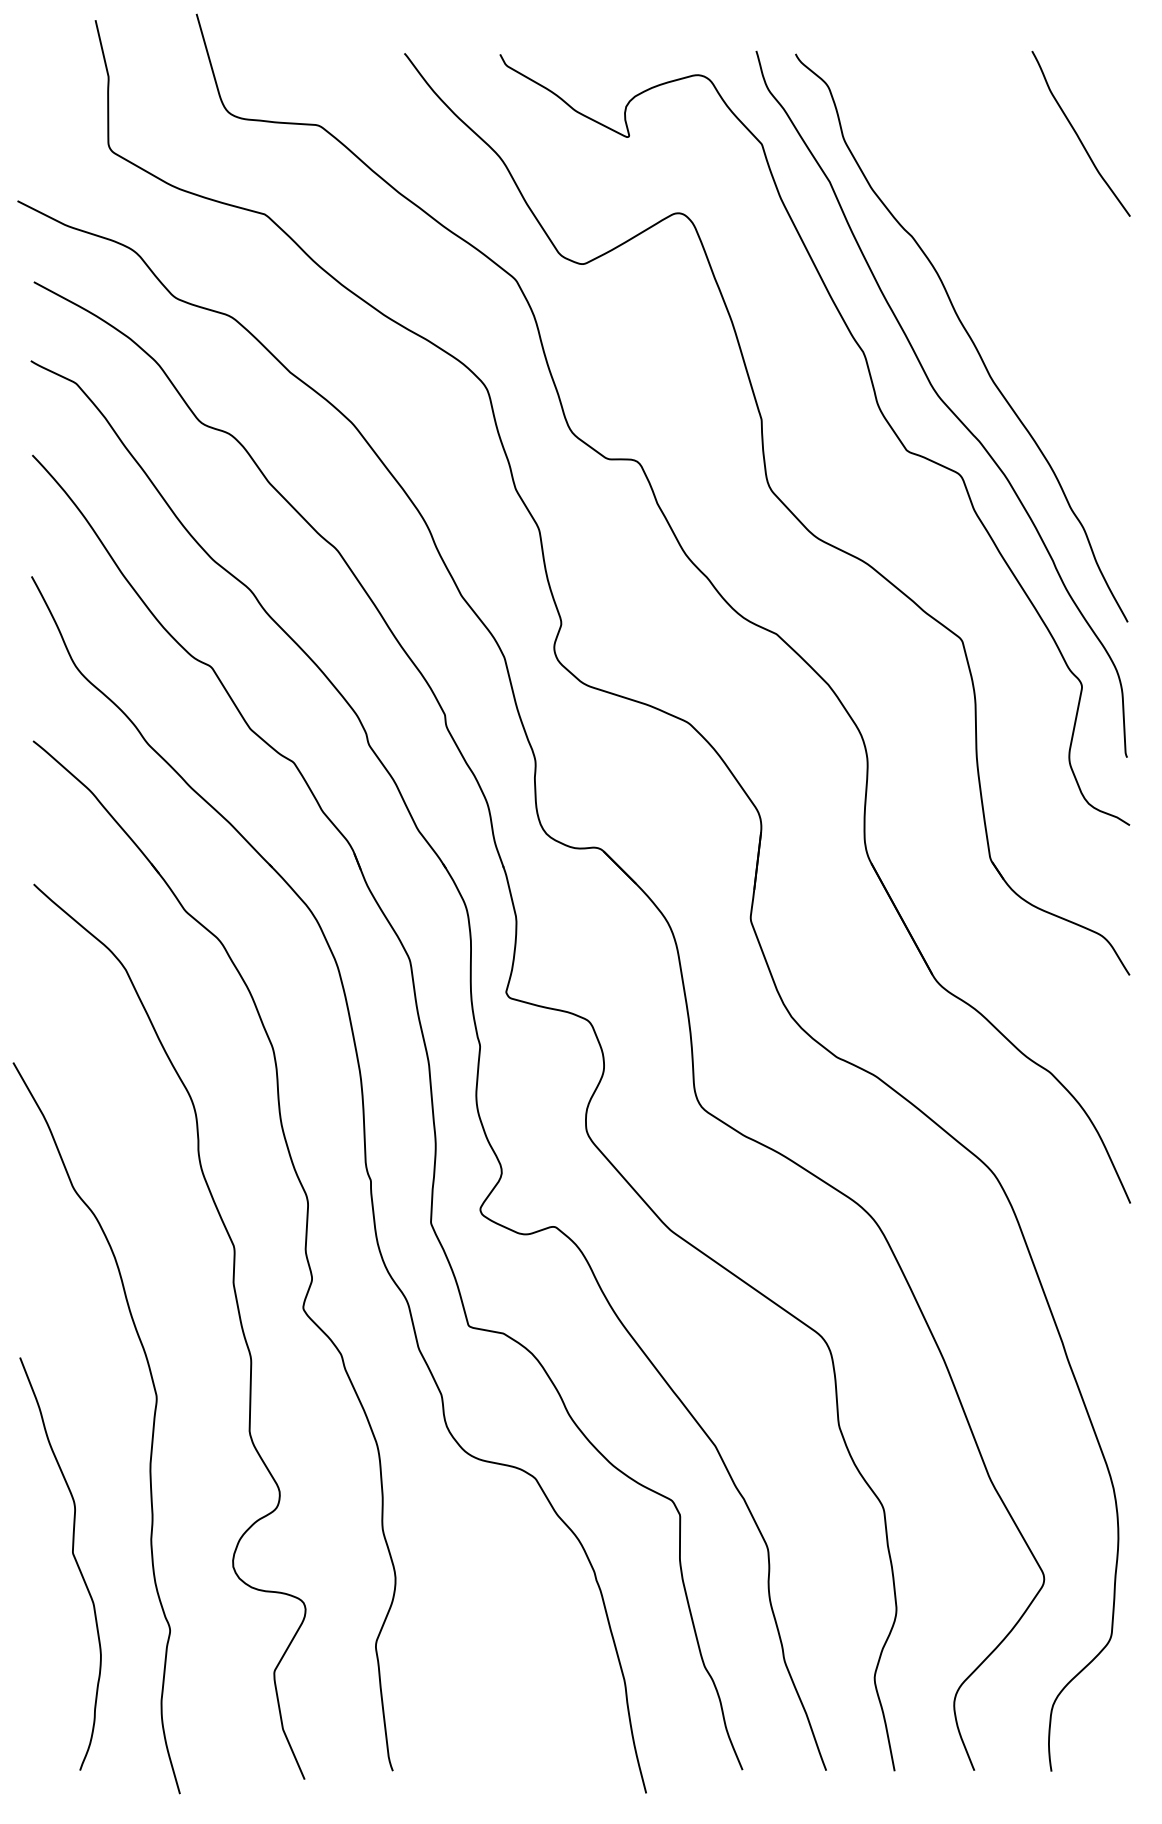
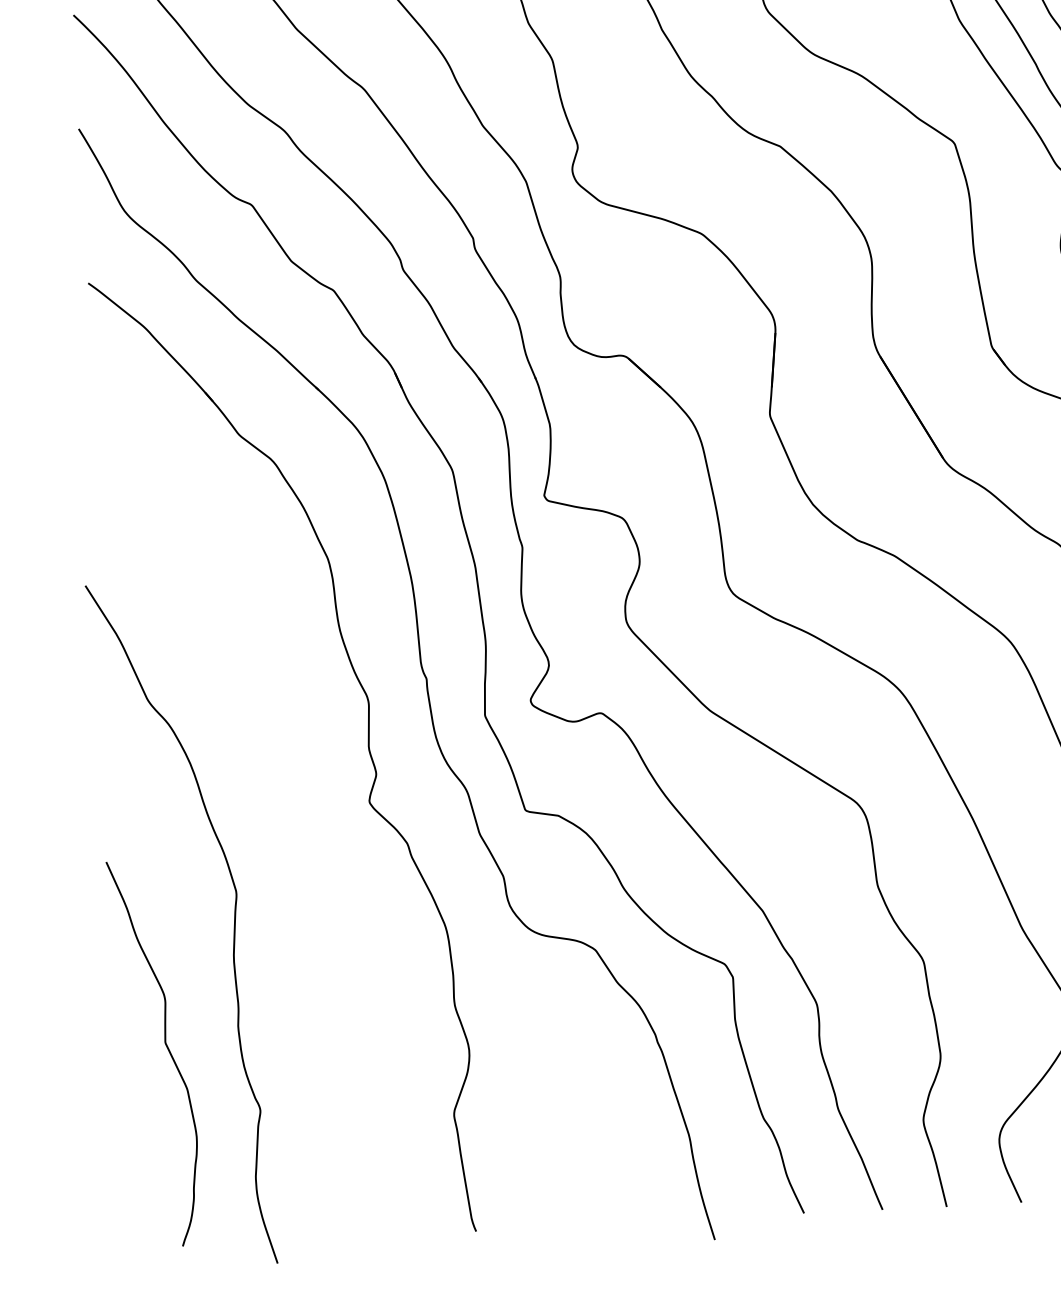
curve: (238, 1316) -> (309, 812), removed

